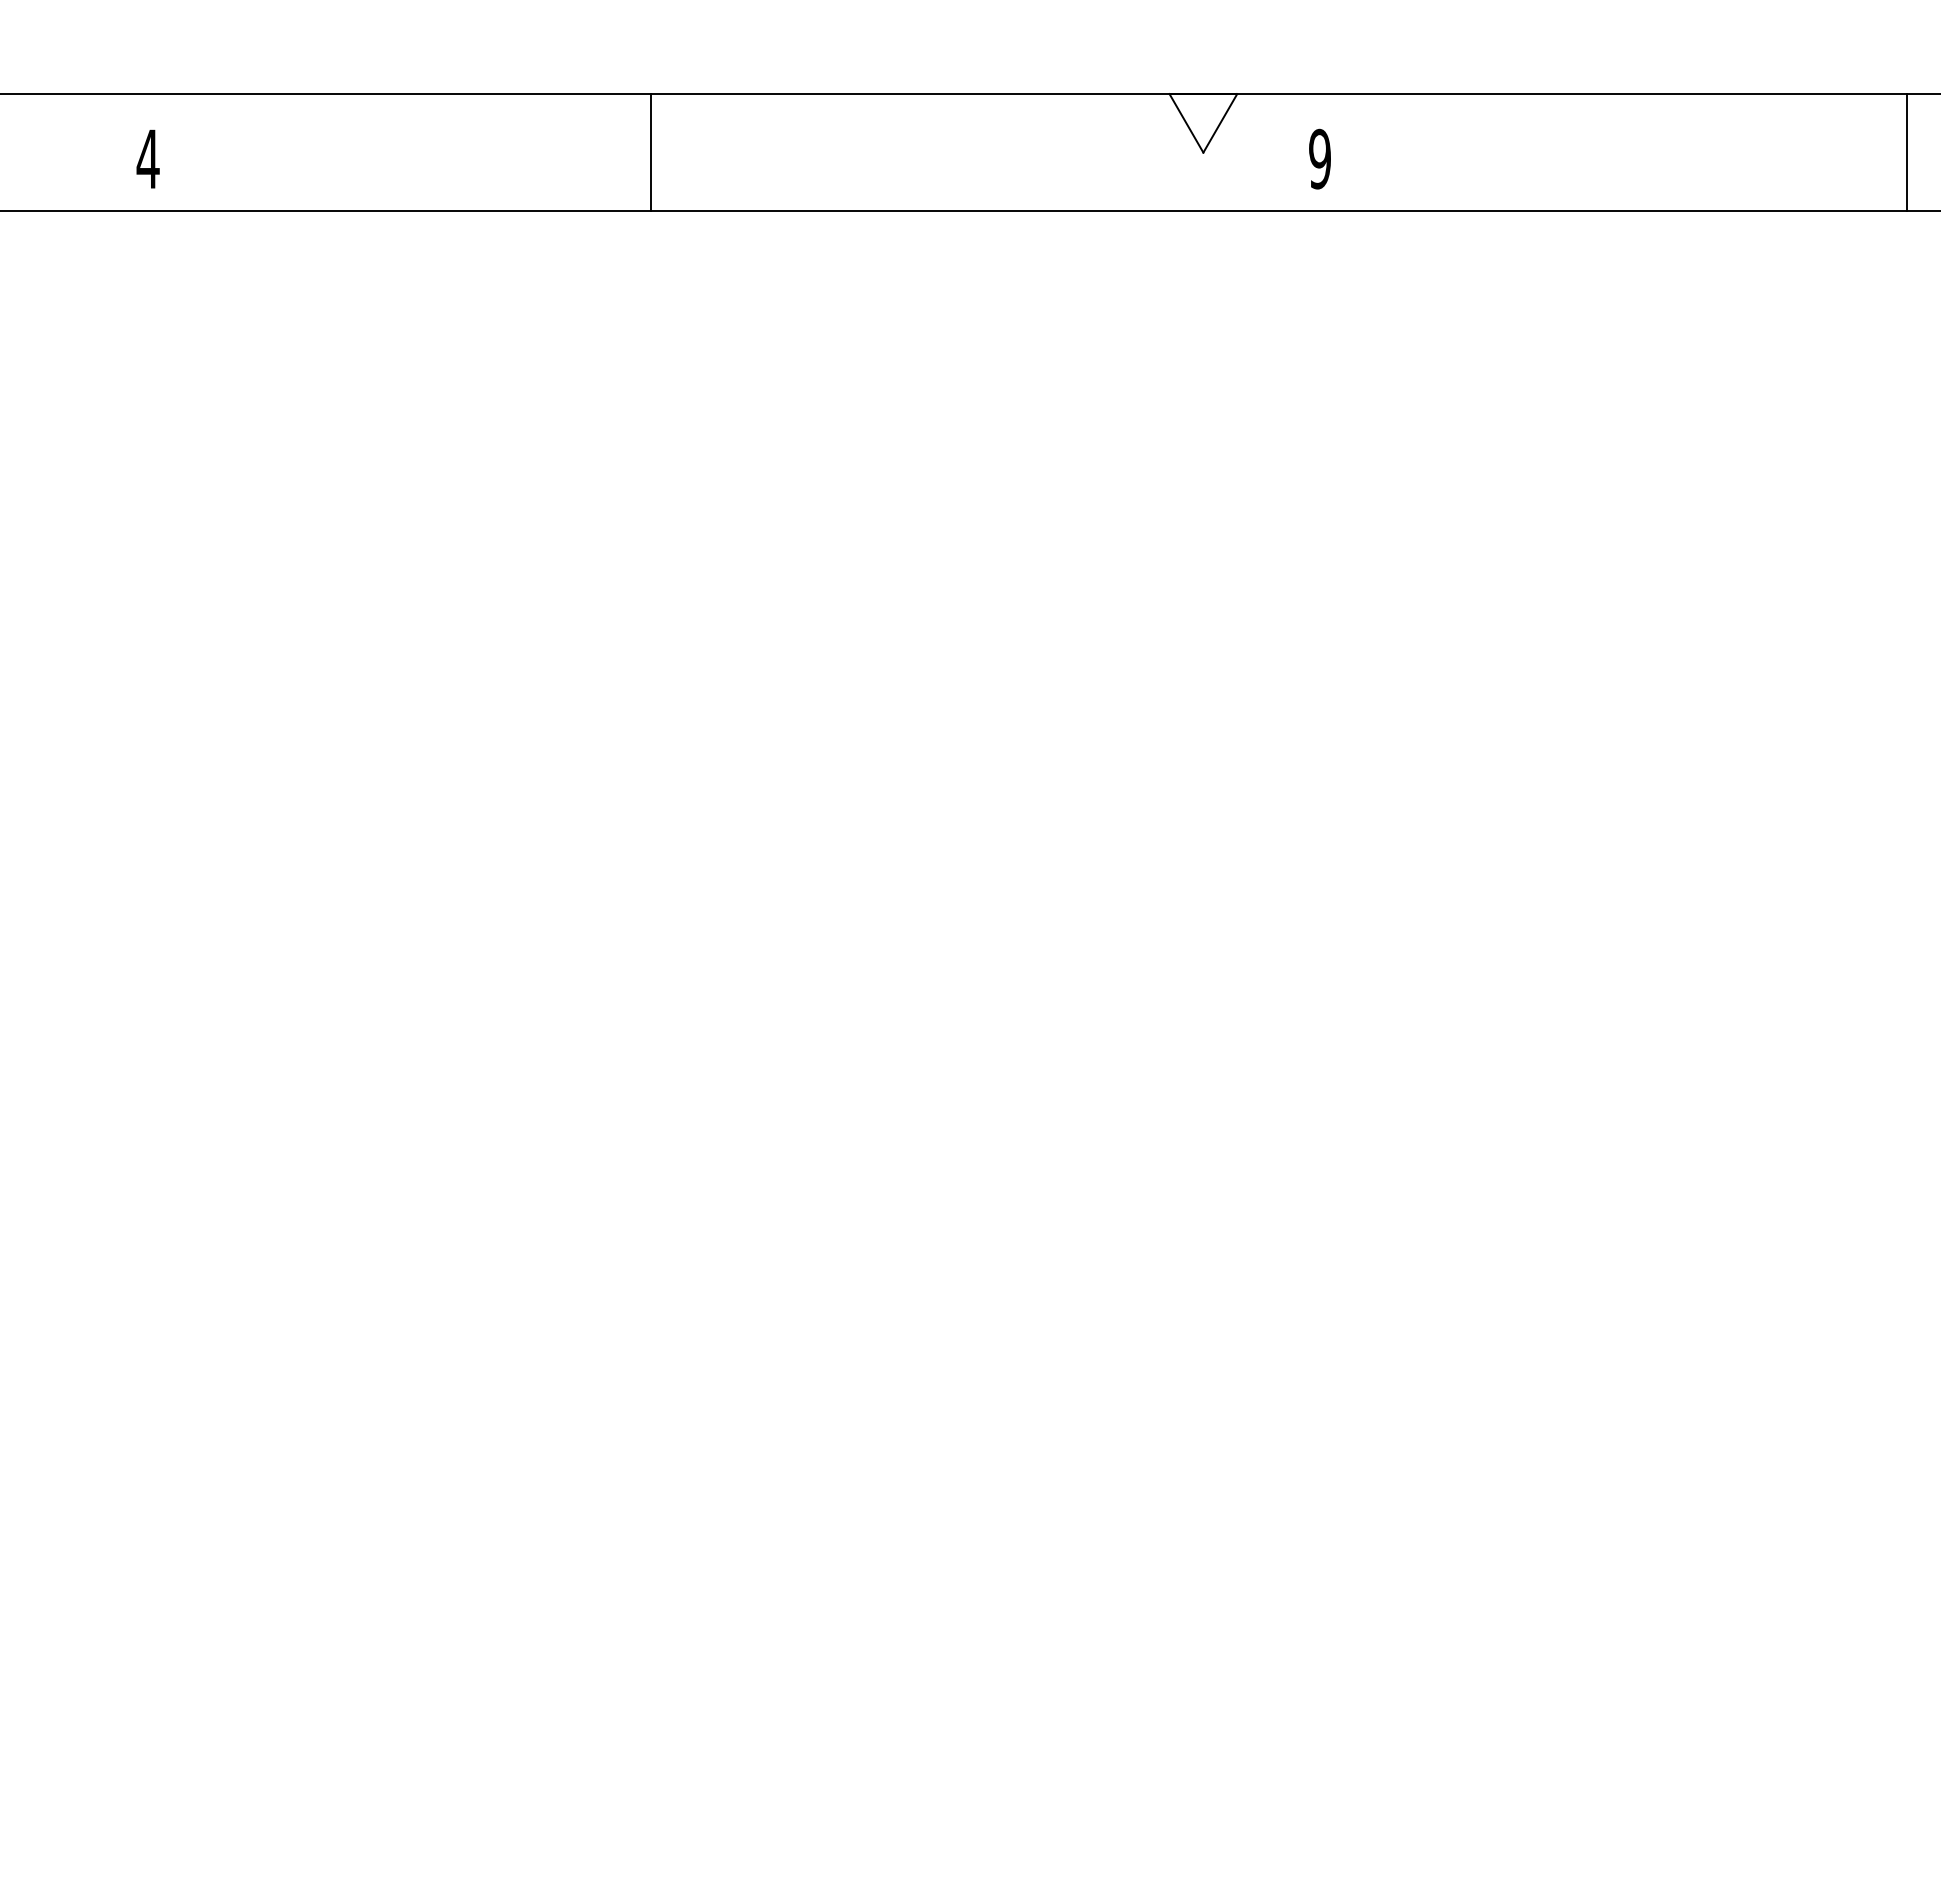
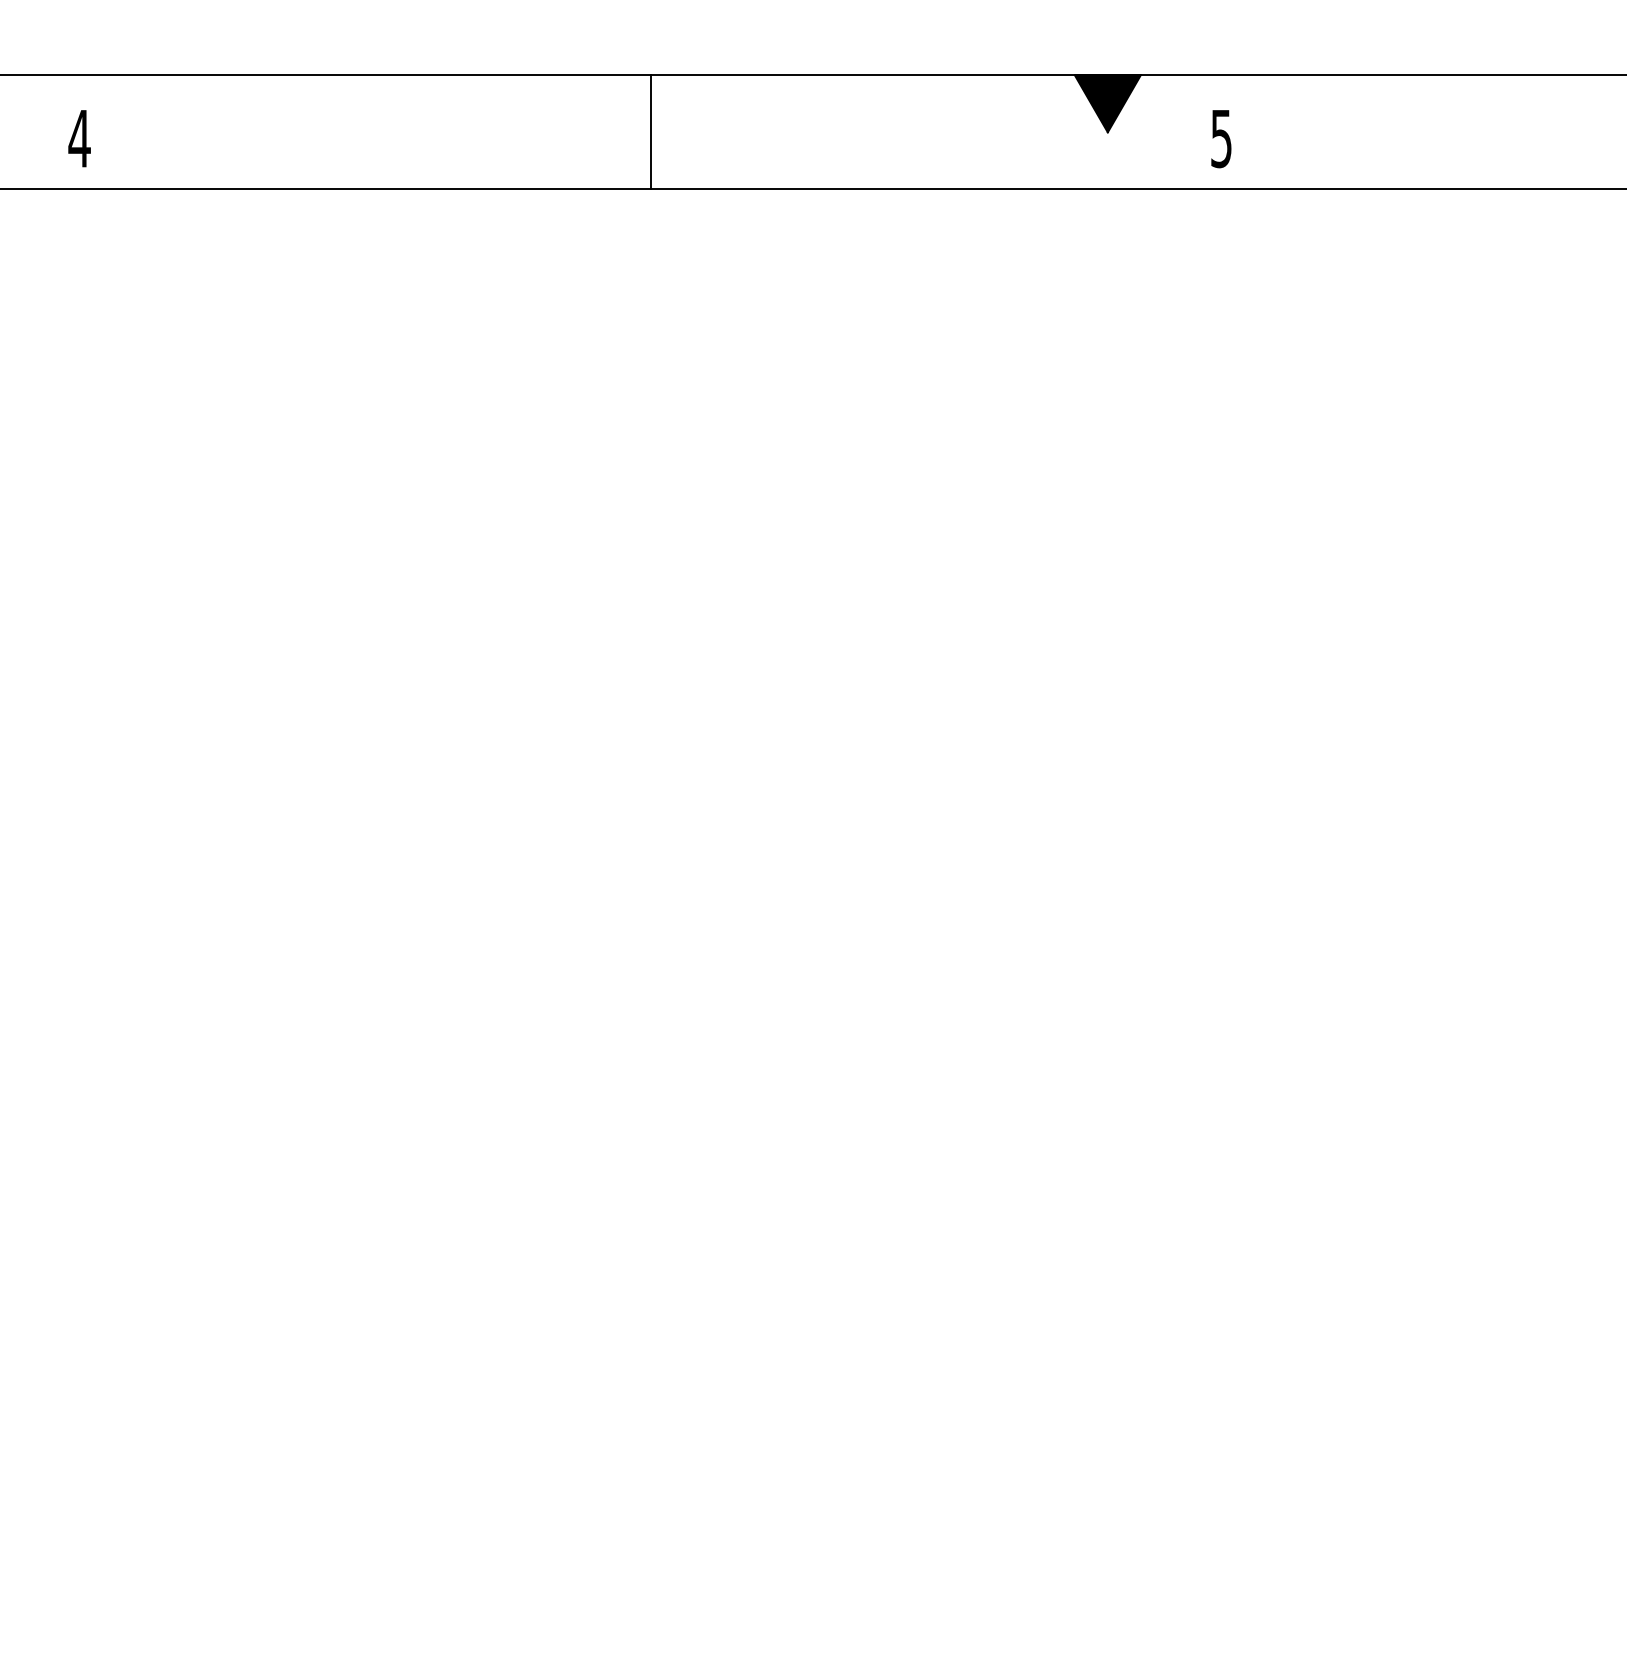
fill: (1203, 123) -> (1107, 103), added
line: (650, 152) -> (650, 132), moved
text: (1319, 158) -> (1220, 138), 9 -> 5

